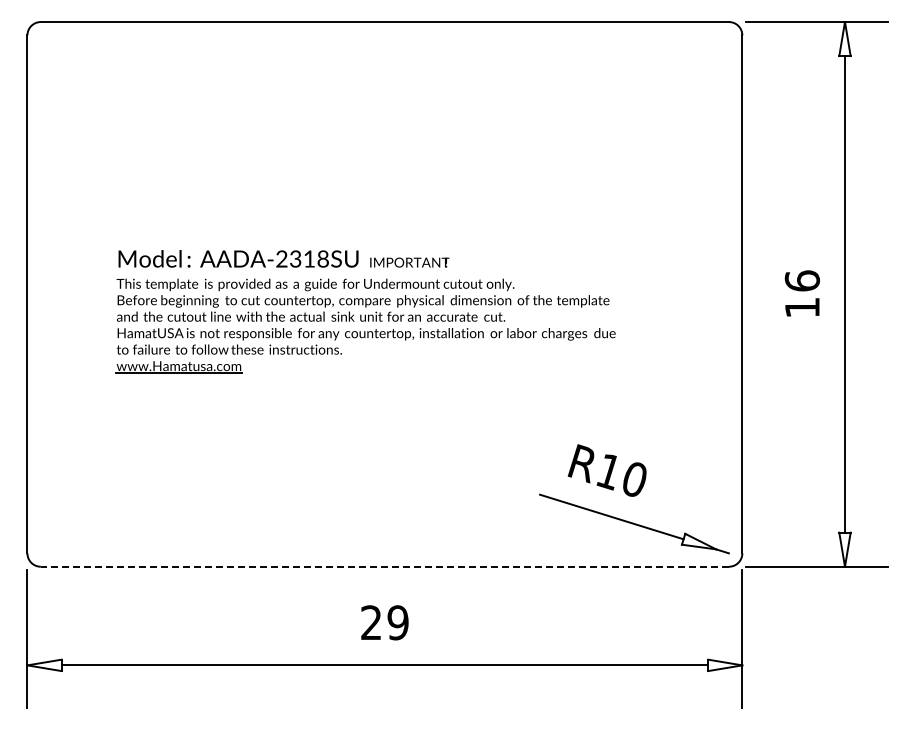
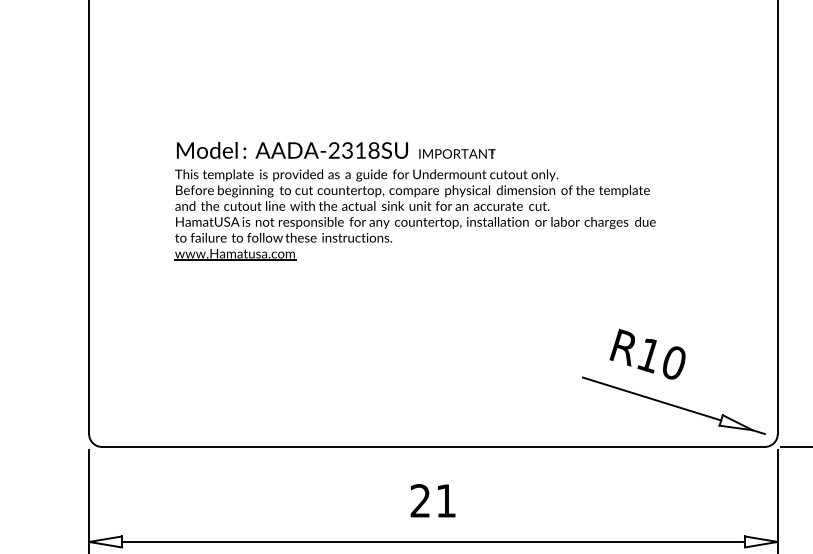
line: (384, 566) -> (433, 446), dashed -> solid
text: (397, 622) -> (445, 500), 29 -> 21

